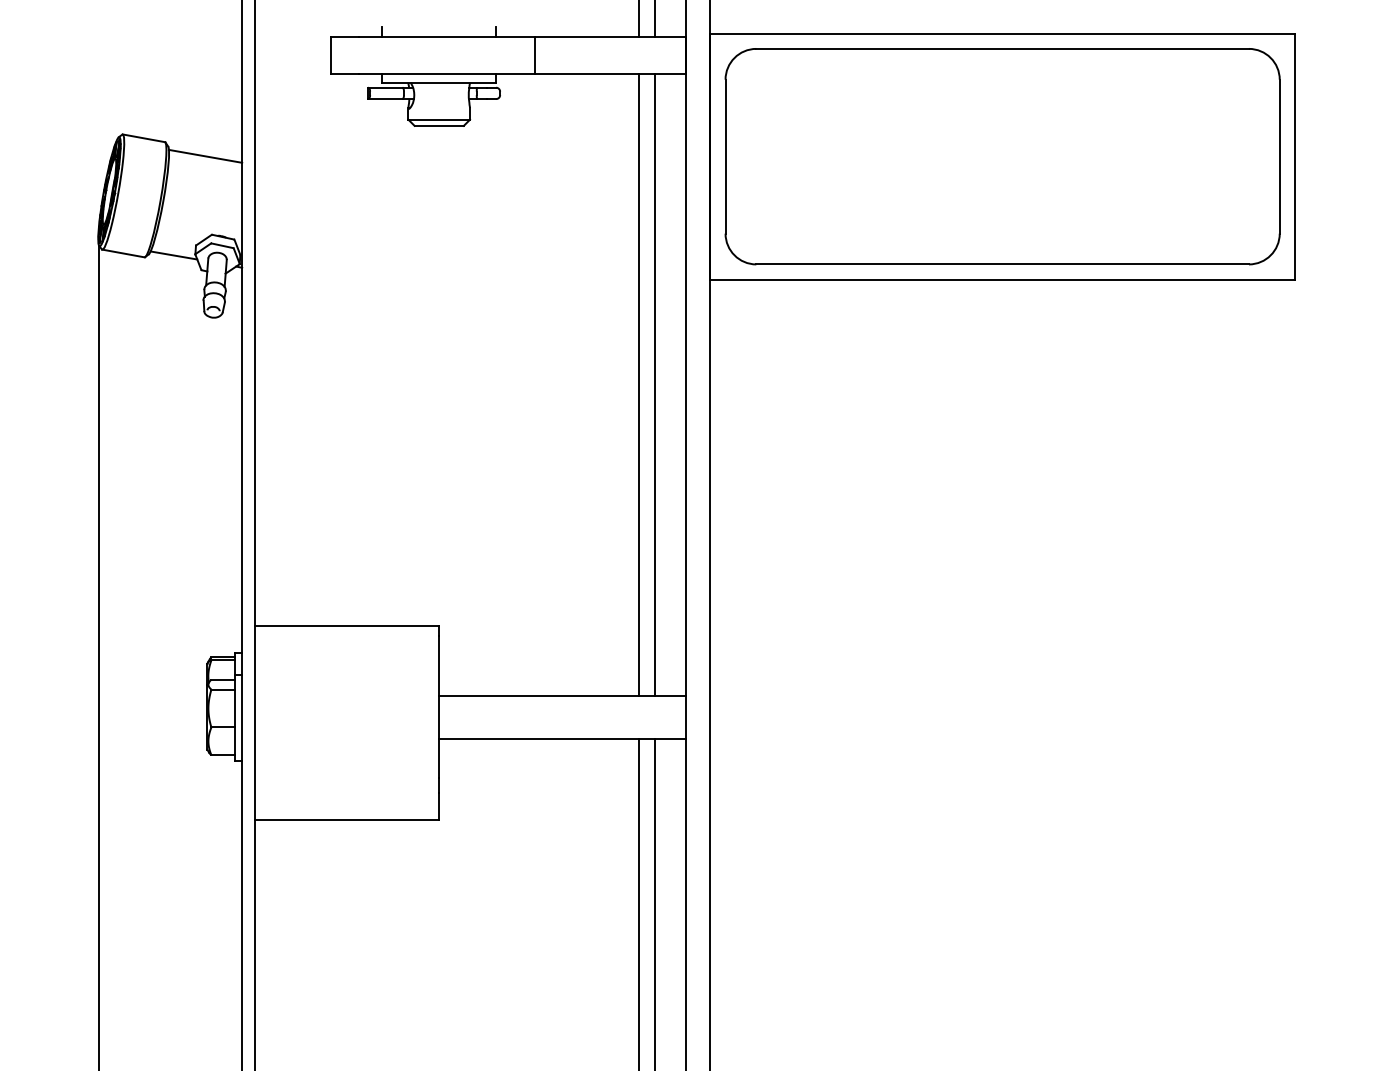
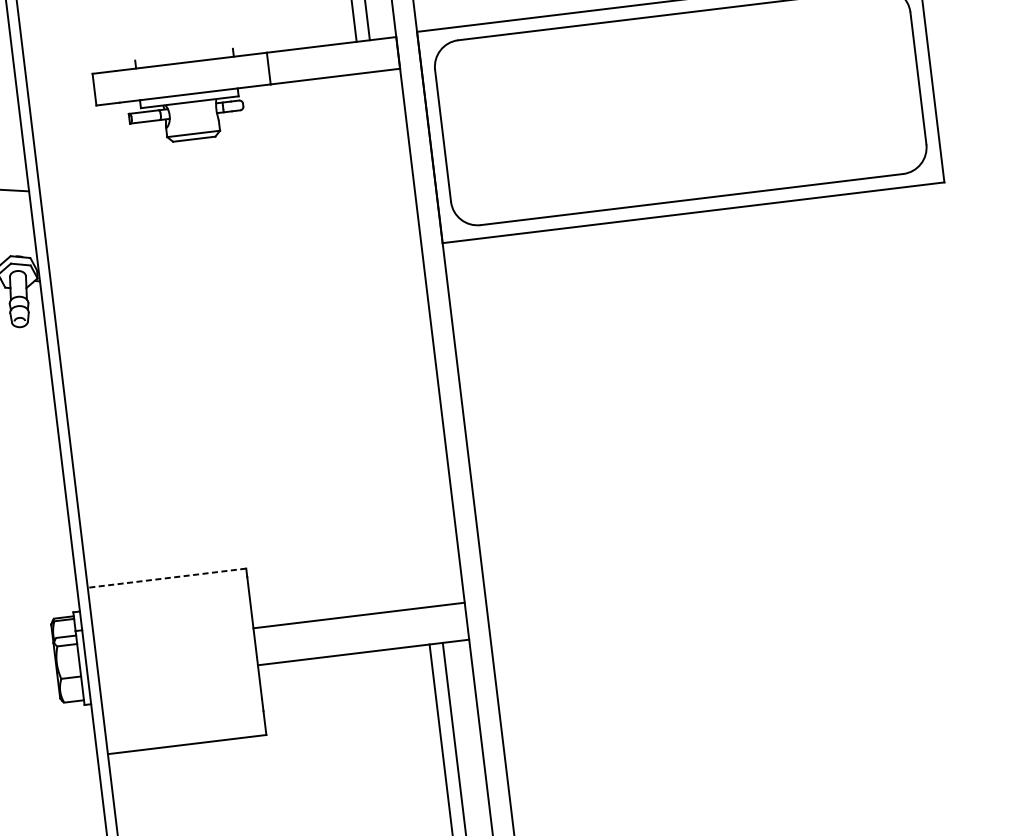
line: (639, 384) -> (392, 340), removed
line: (654, 384) -> (405, 338), removed
line: (346, 626) -> (166, 578), solid -> dashed

